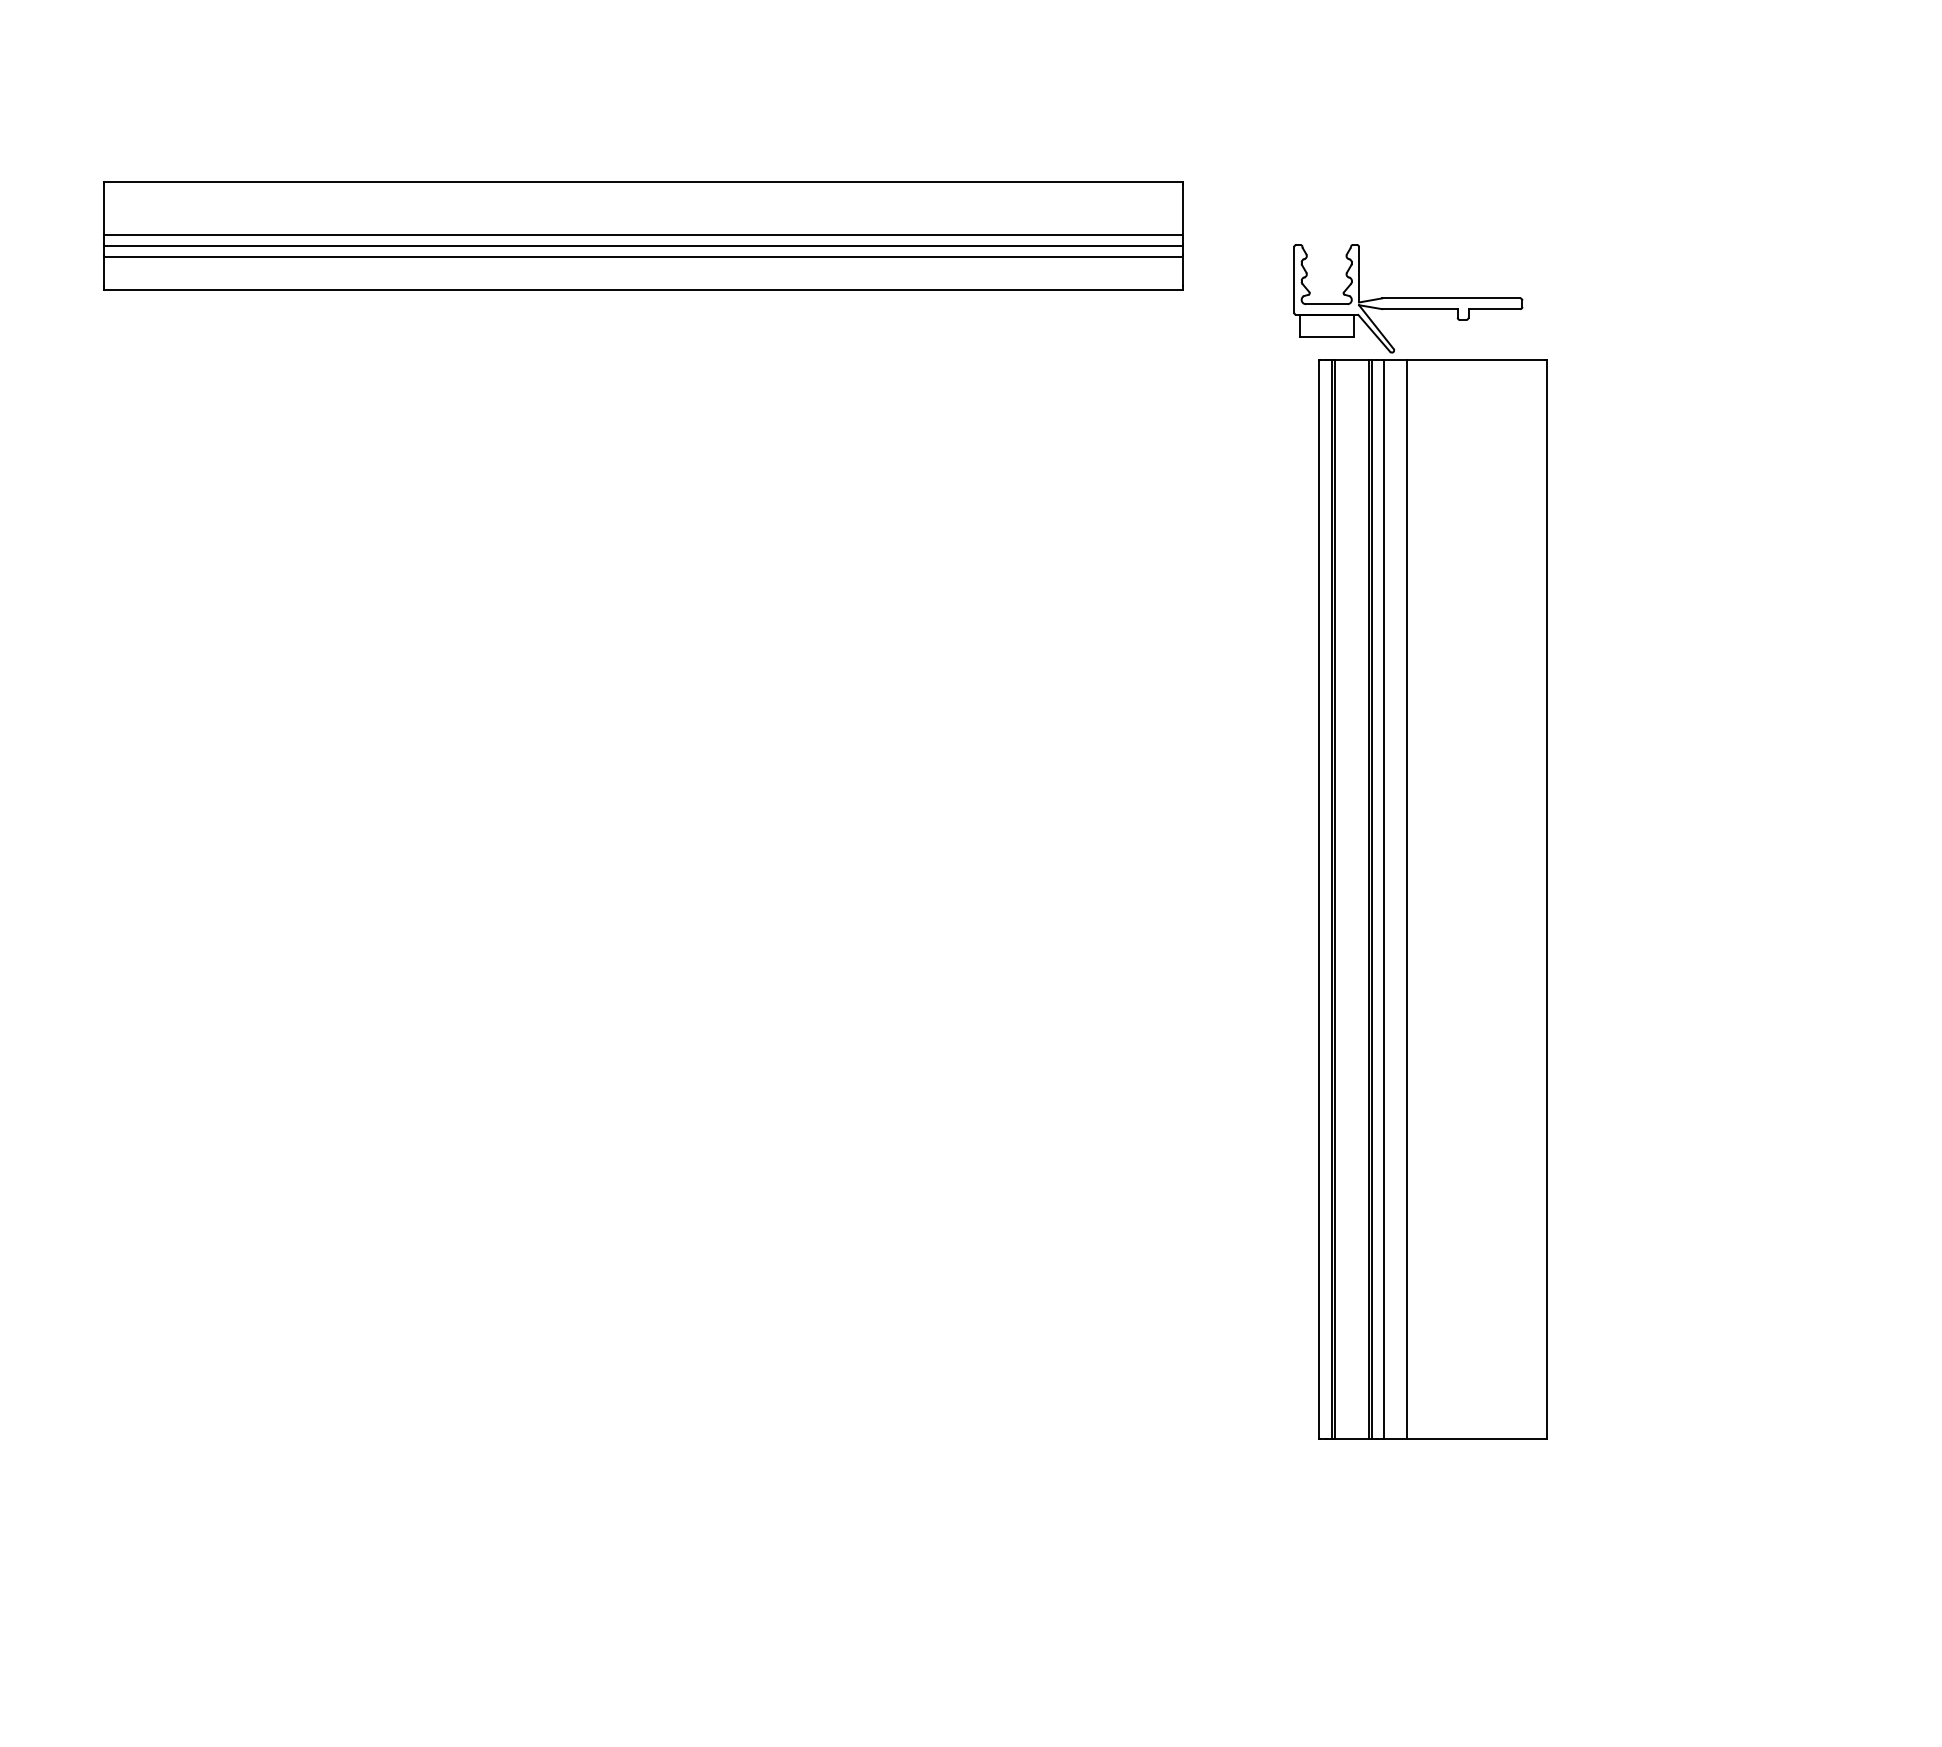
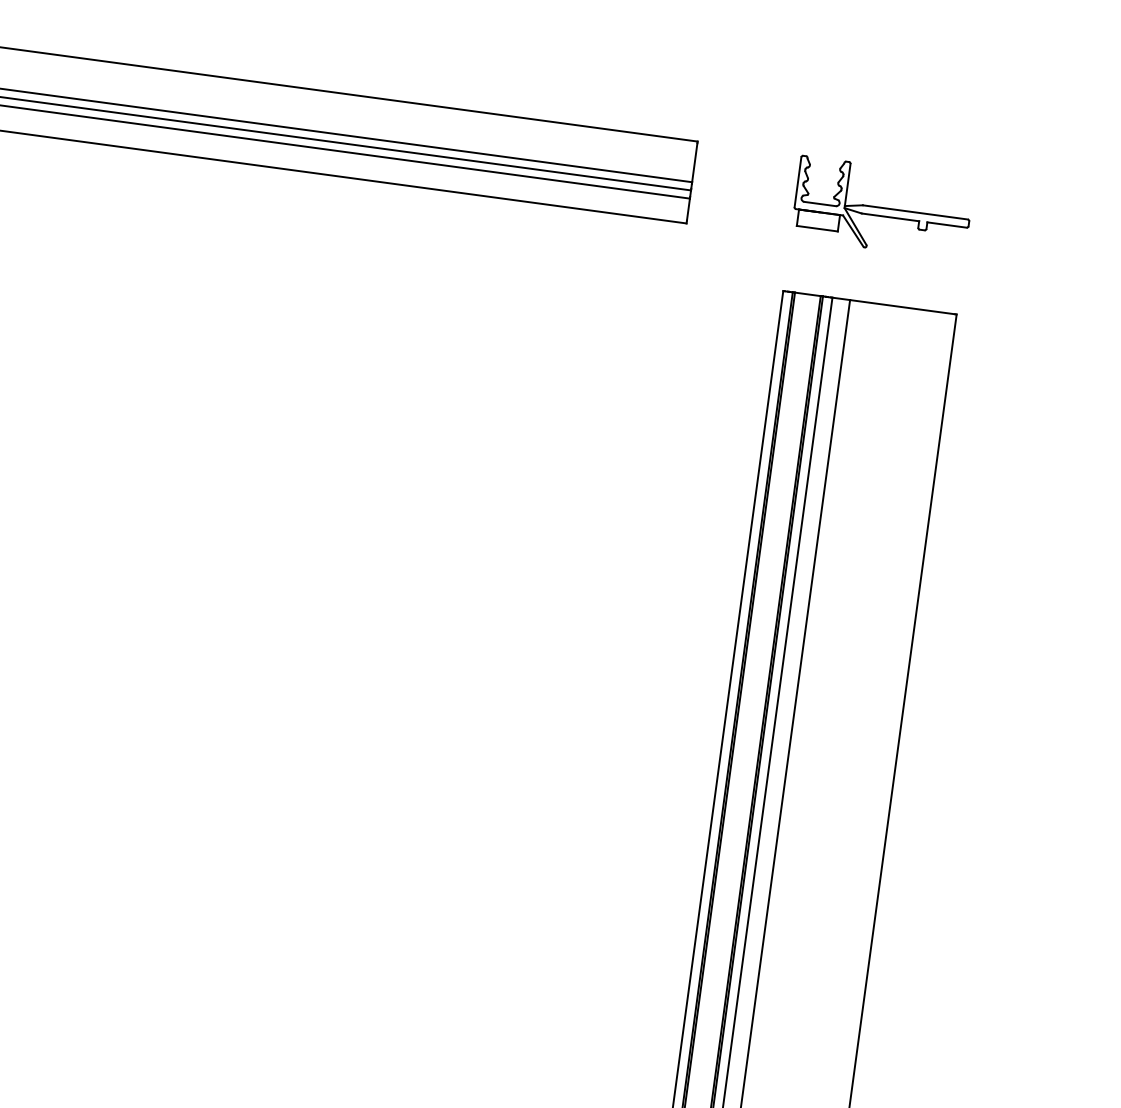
part: (1408, 298) -> (882, 208), moved

